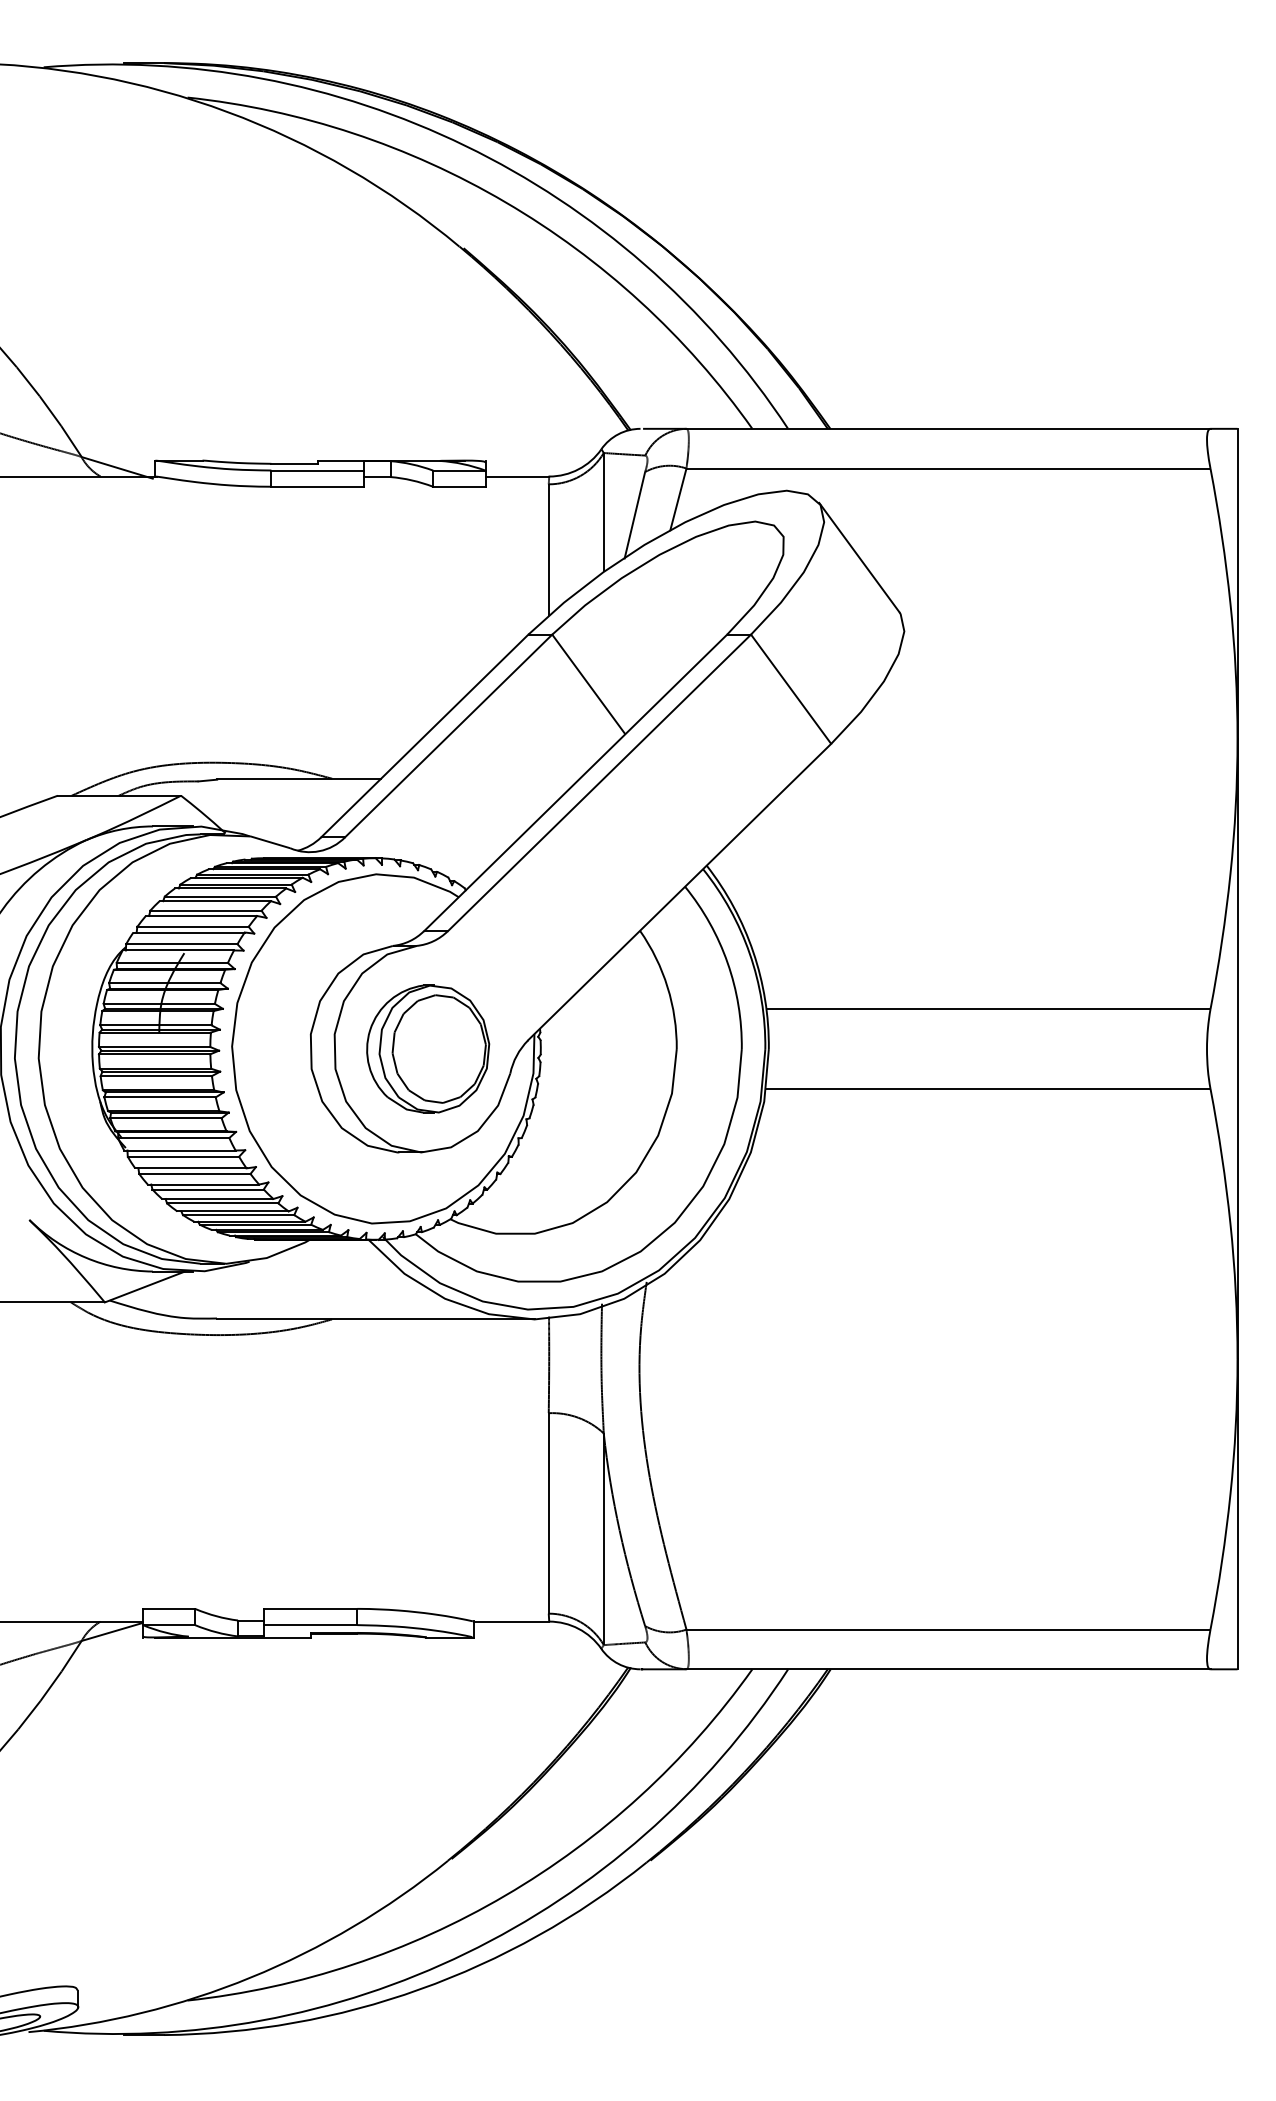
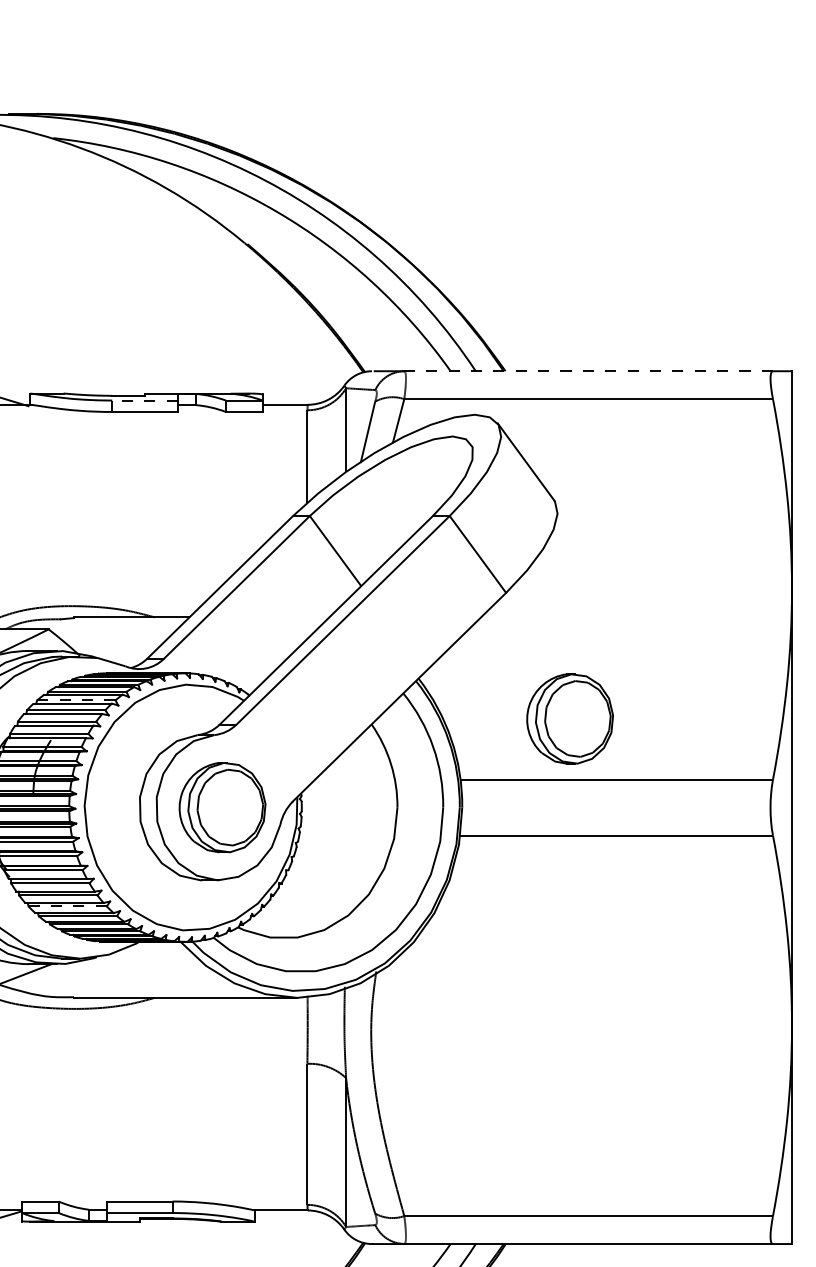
line: (947, 428) -> (587, 371), solid -> dashed
line: (317, 470) -> (144, 400), solid -> dashed
line: (220, 896) -> (76, 700), solid -> dashed
part: (922, 922) -> (570, 718), added
line: (208, 1189) -> (67, 906), solid -> dashed

